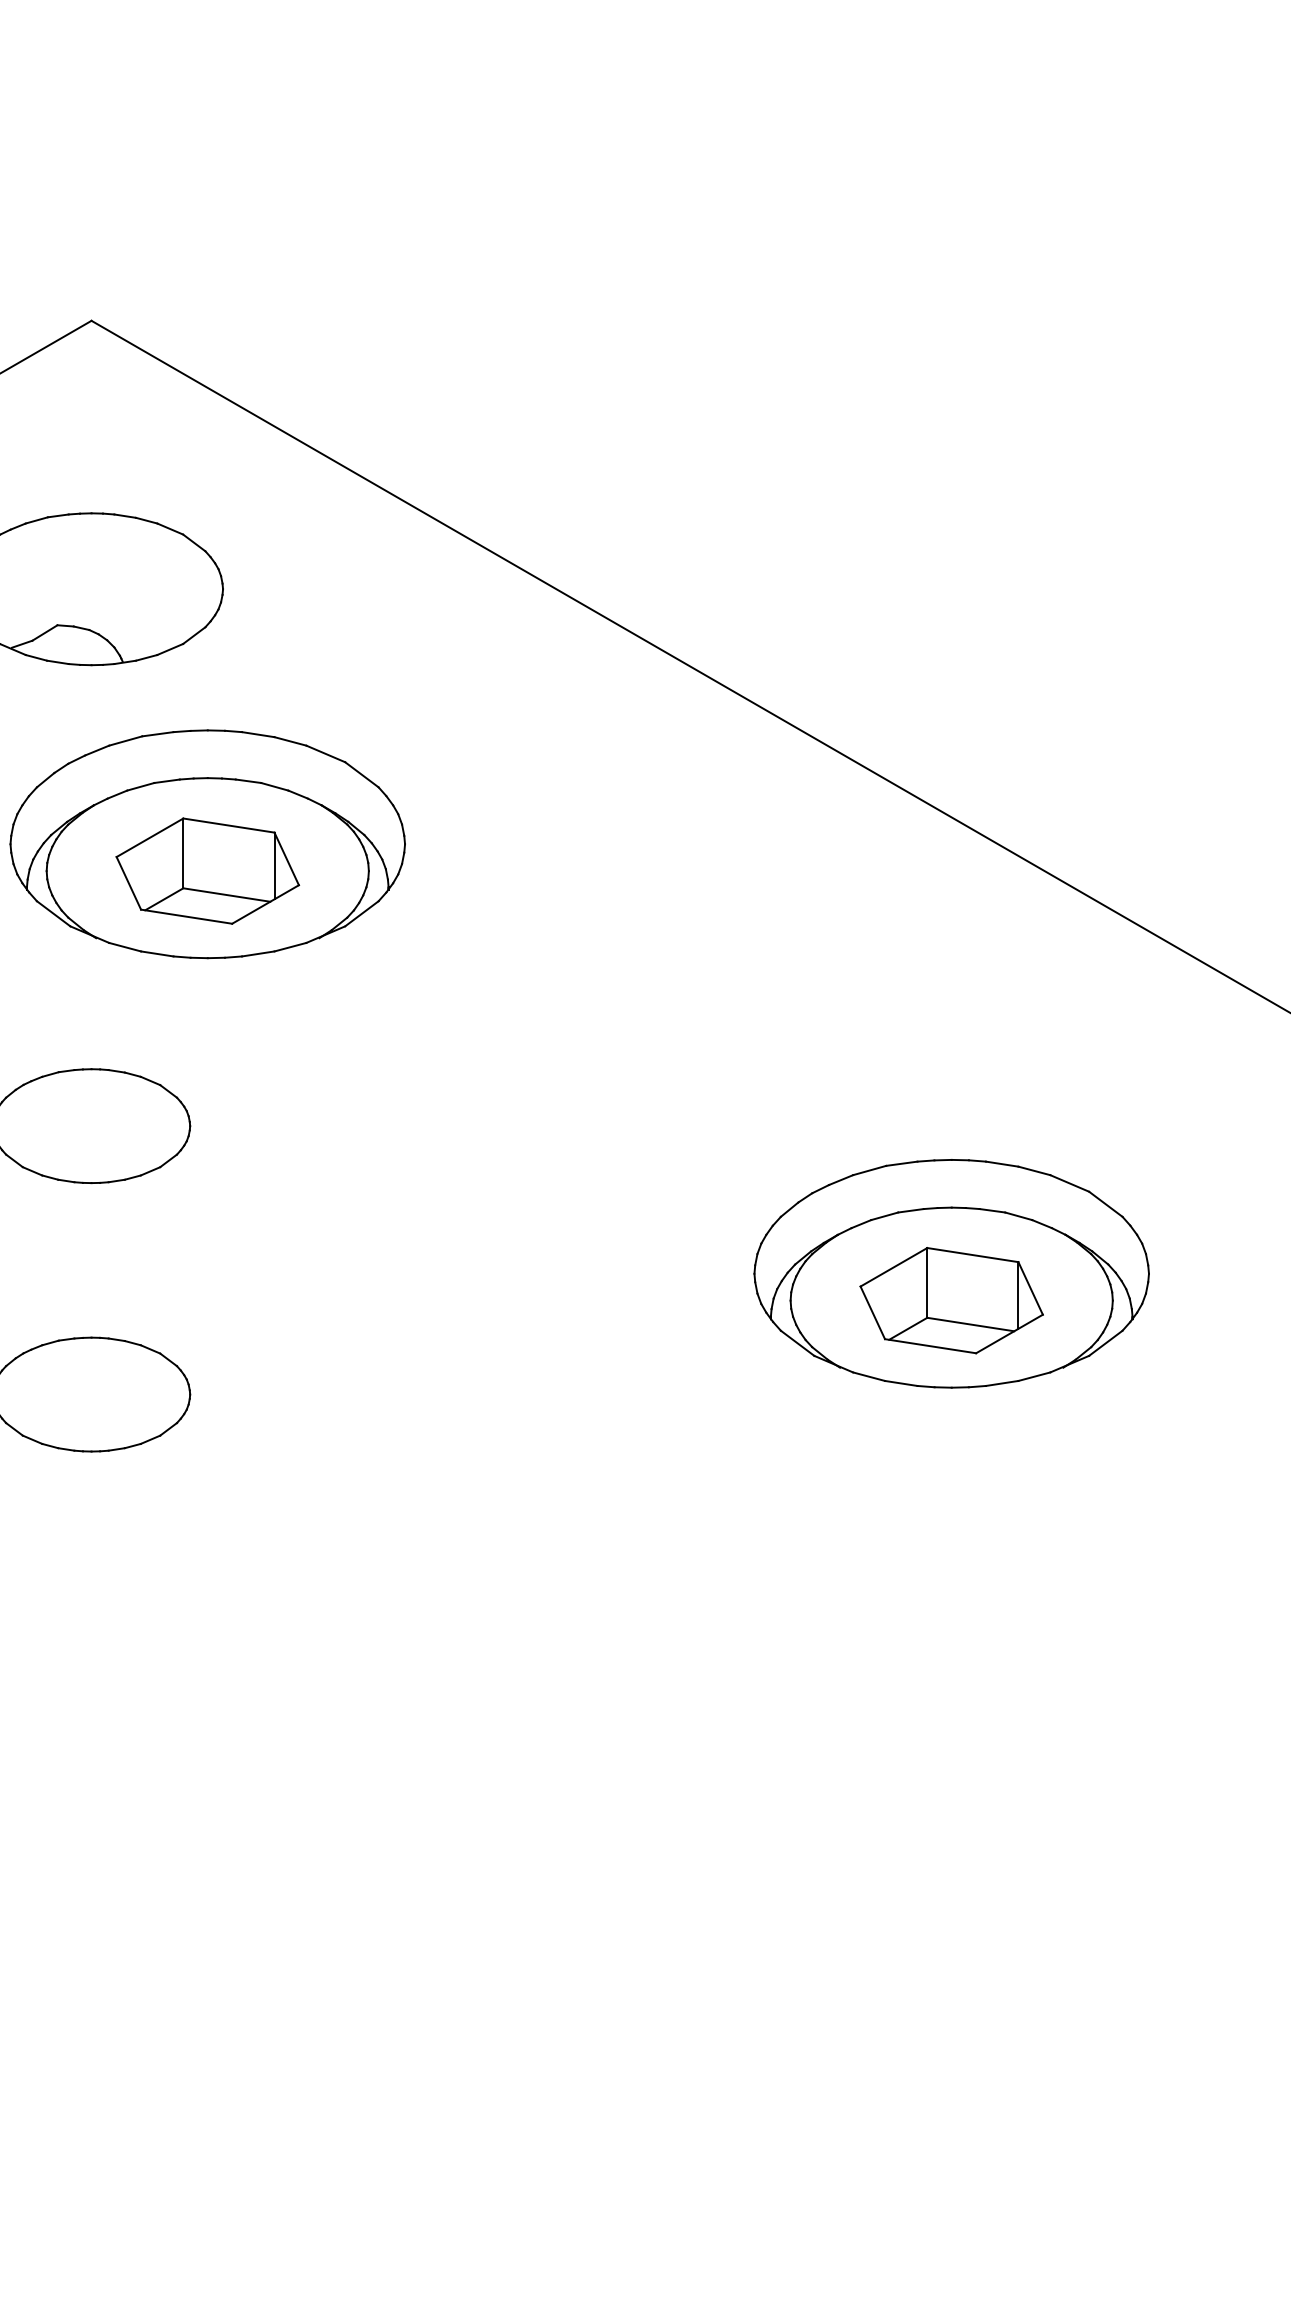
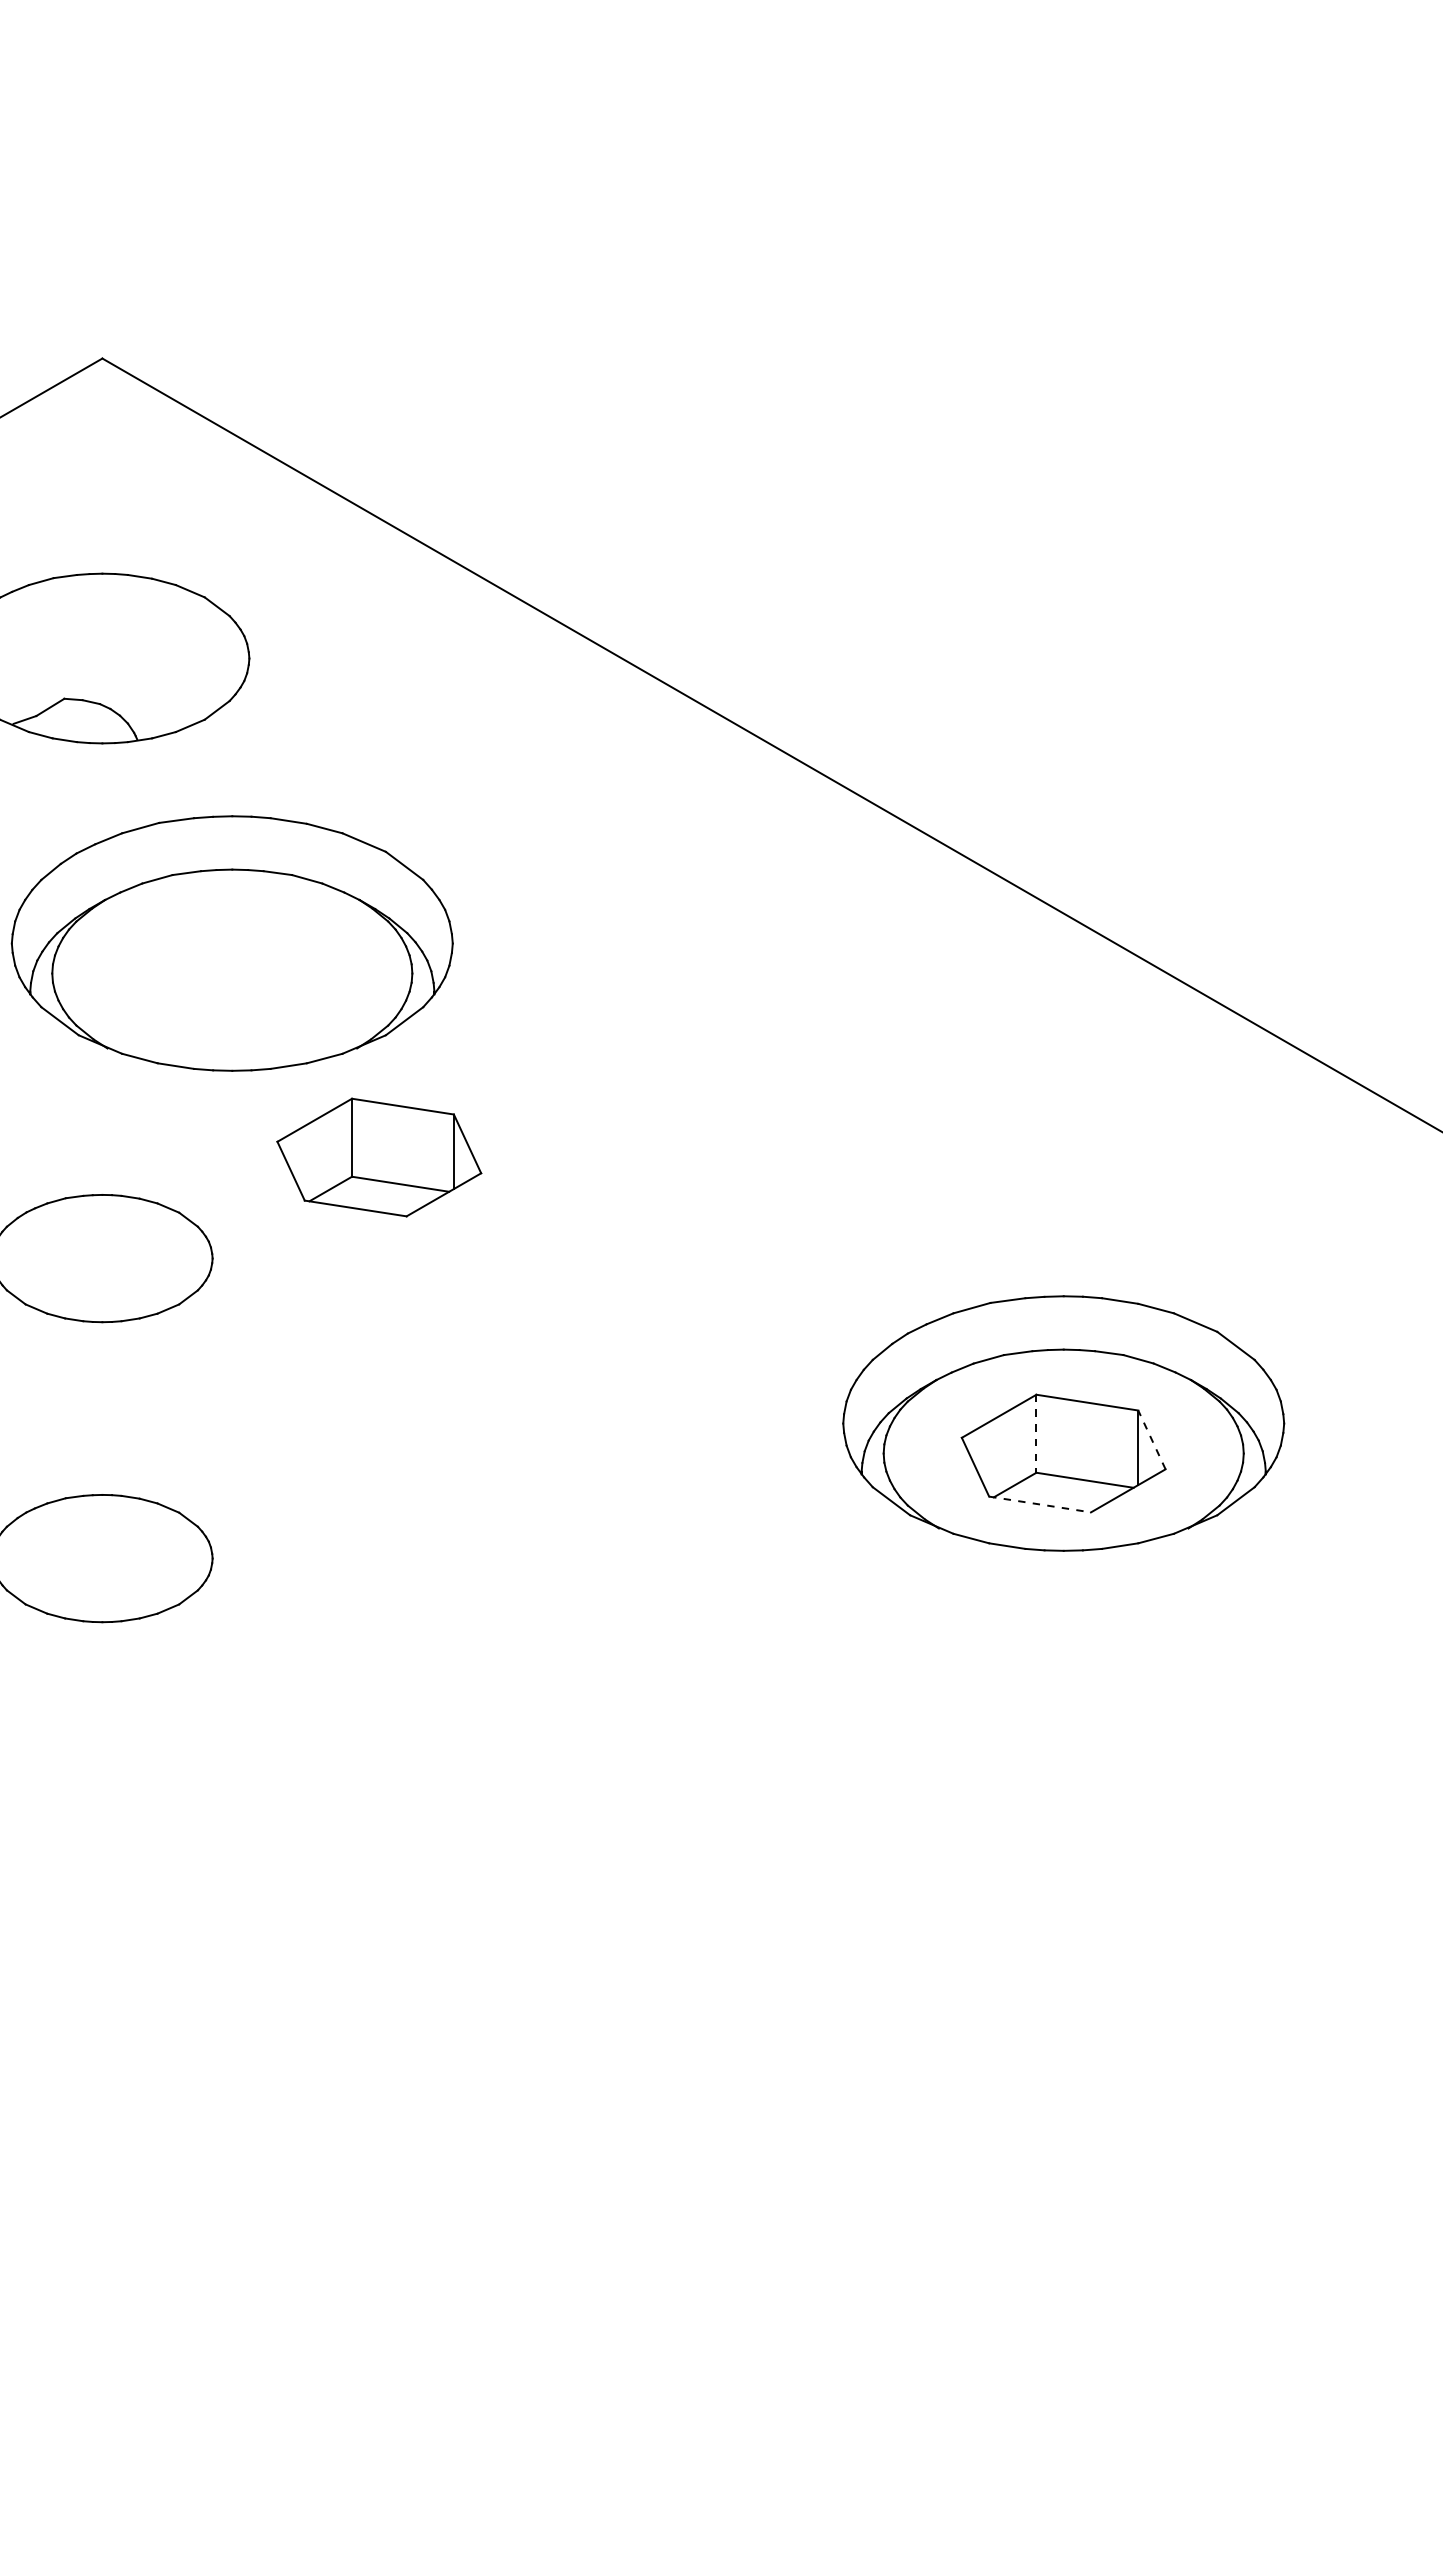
part: (207, 871) -> (379, 1157), moved
line: (927, 1283) -> (1036, 1434), solid -> dashed
line: (1030, 1288) -> (1151, 1439), solid -> dashed
line: (930, 1346) -> (1040, 1504), solid -> dashed

